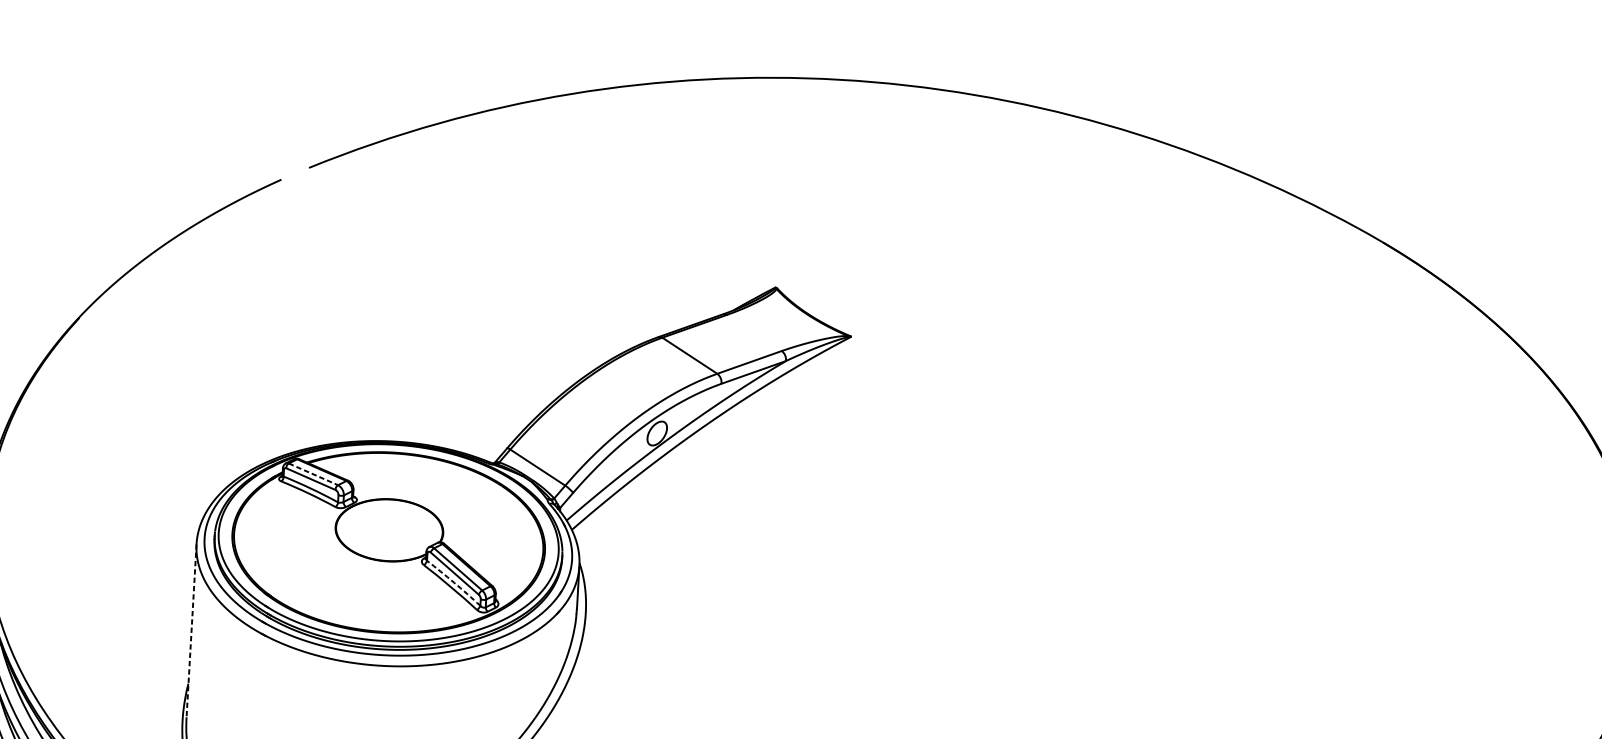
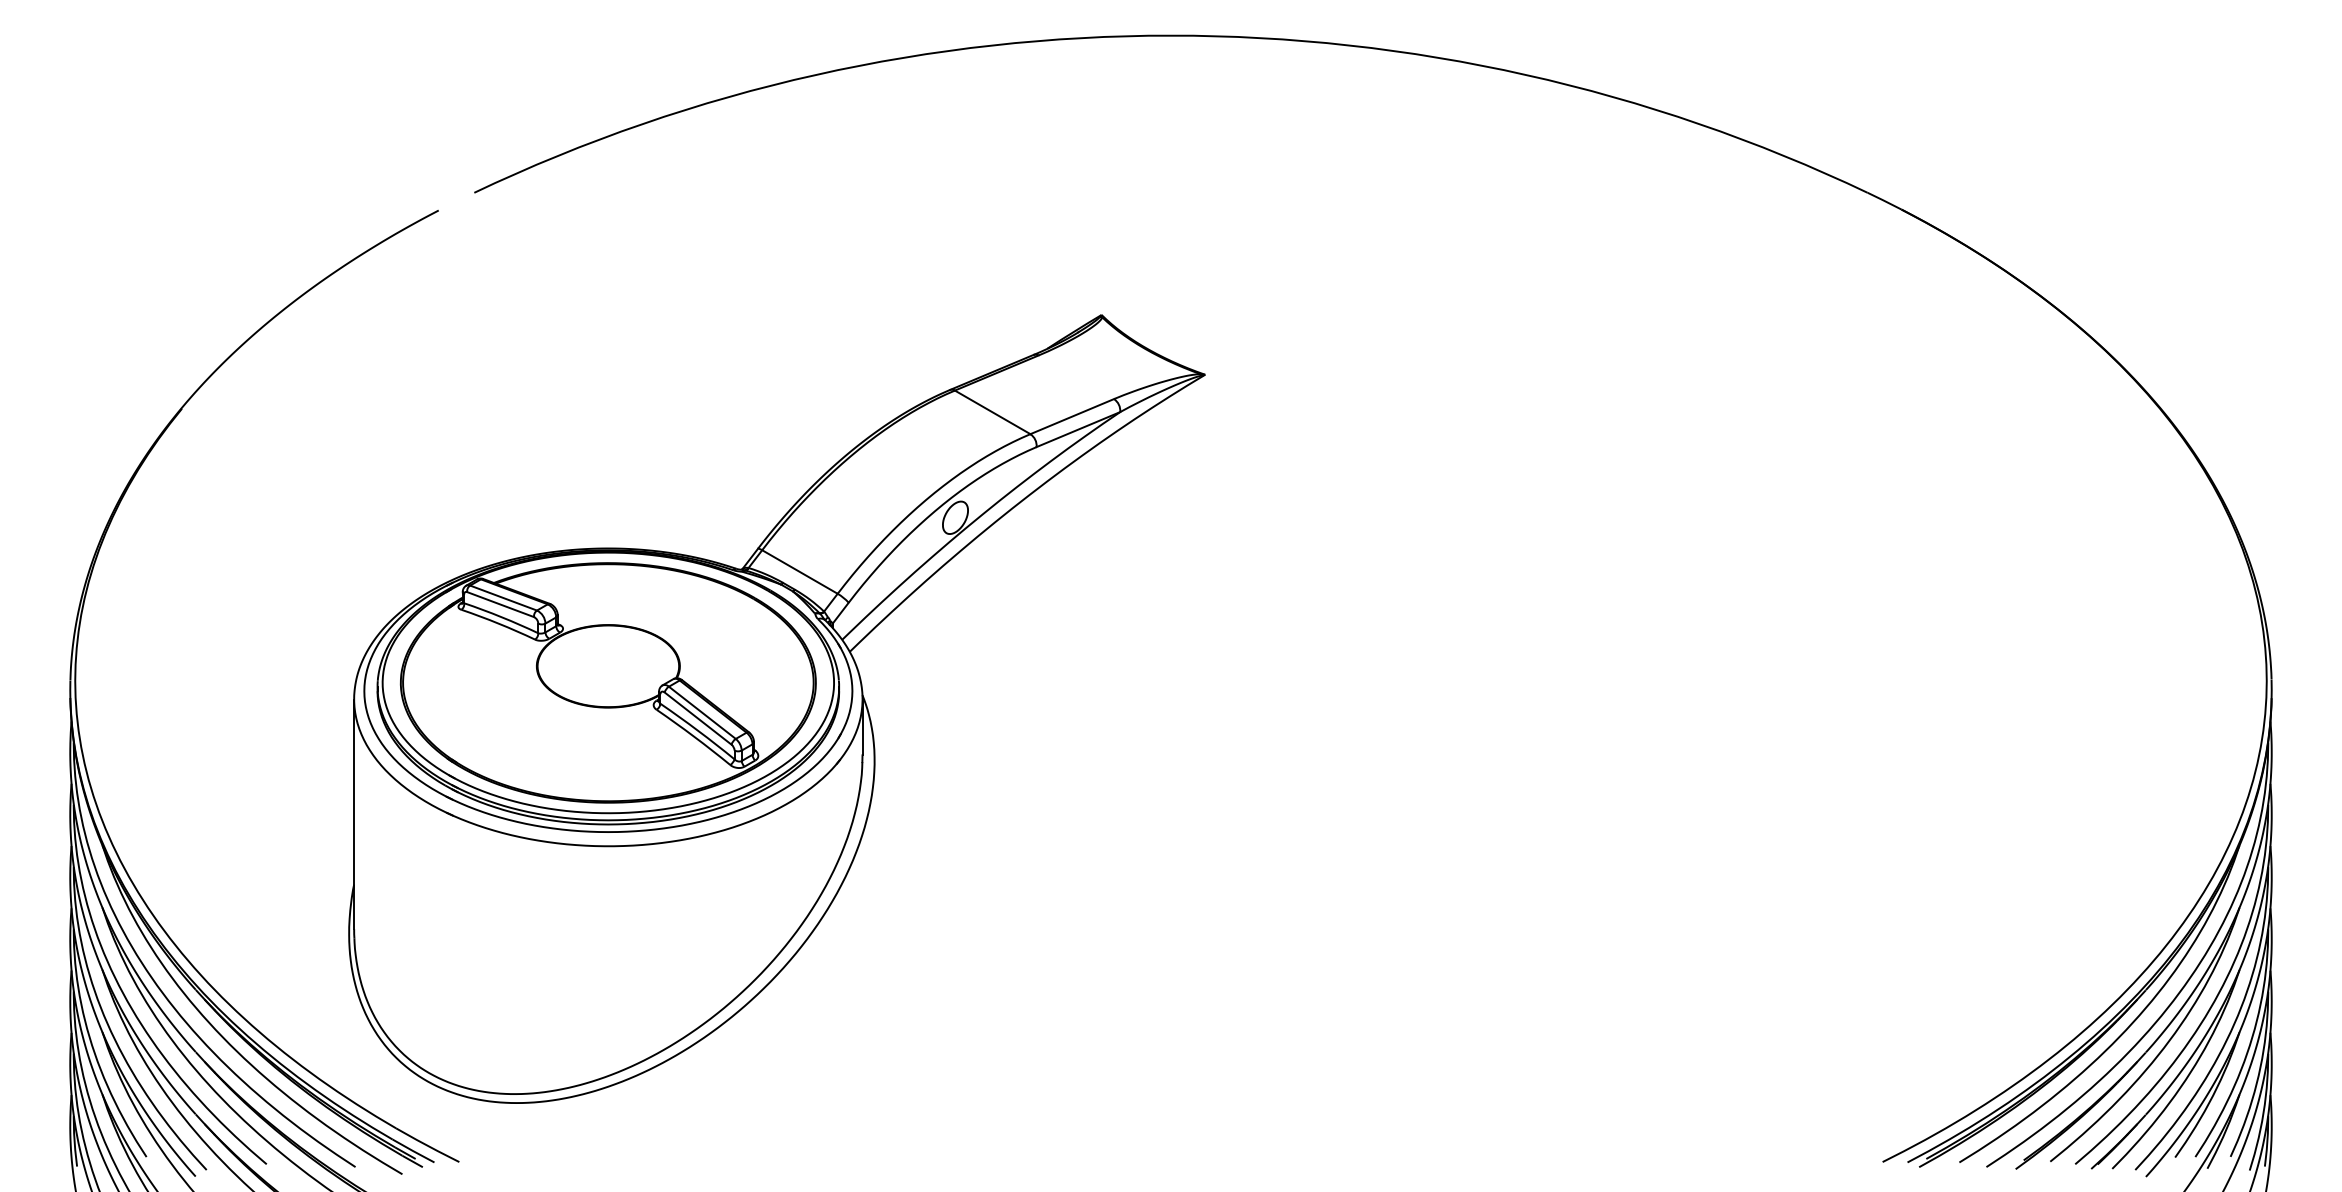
line: (313, 474) -> (503, 598), dashed -> solid
arc: (454, 582) -> (698, 730), dashed -> solid
line: (191, 630) -> (354, 814), dashed -> solid

